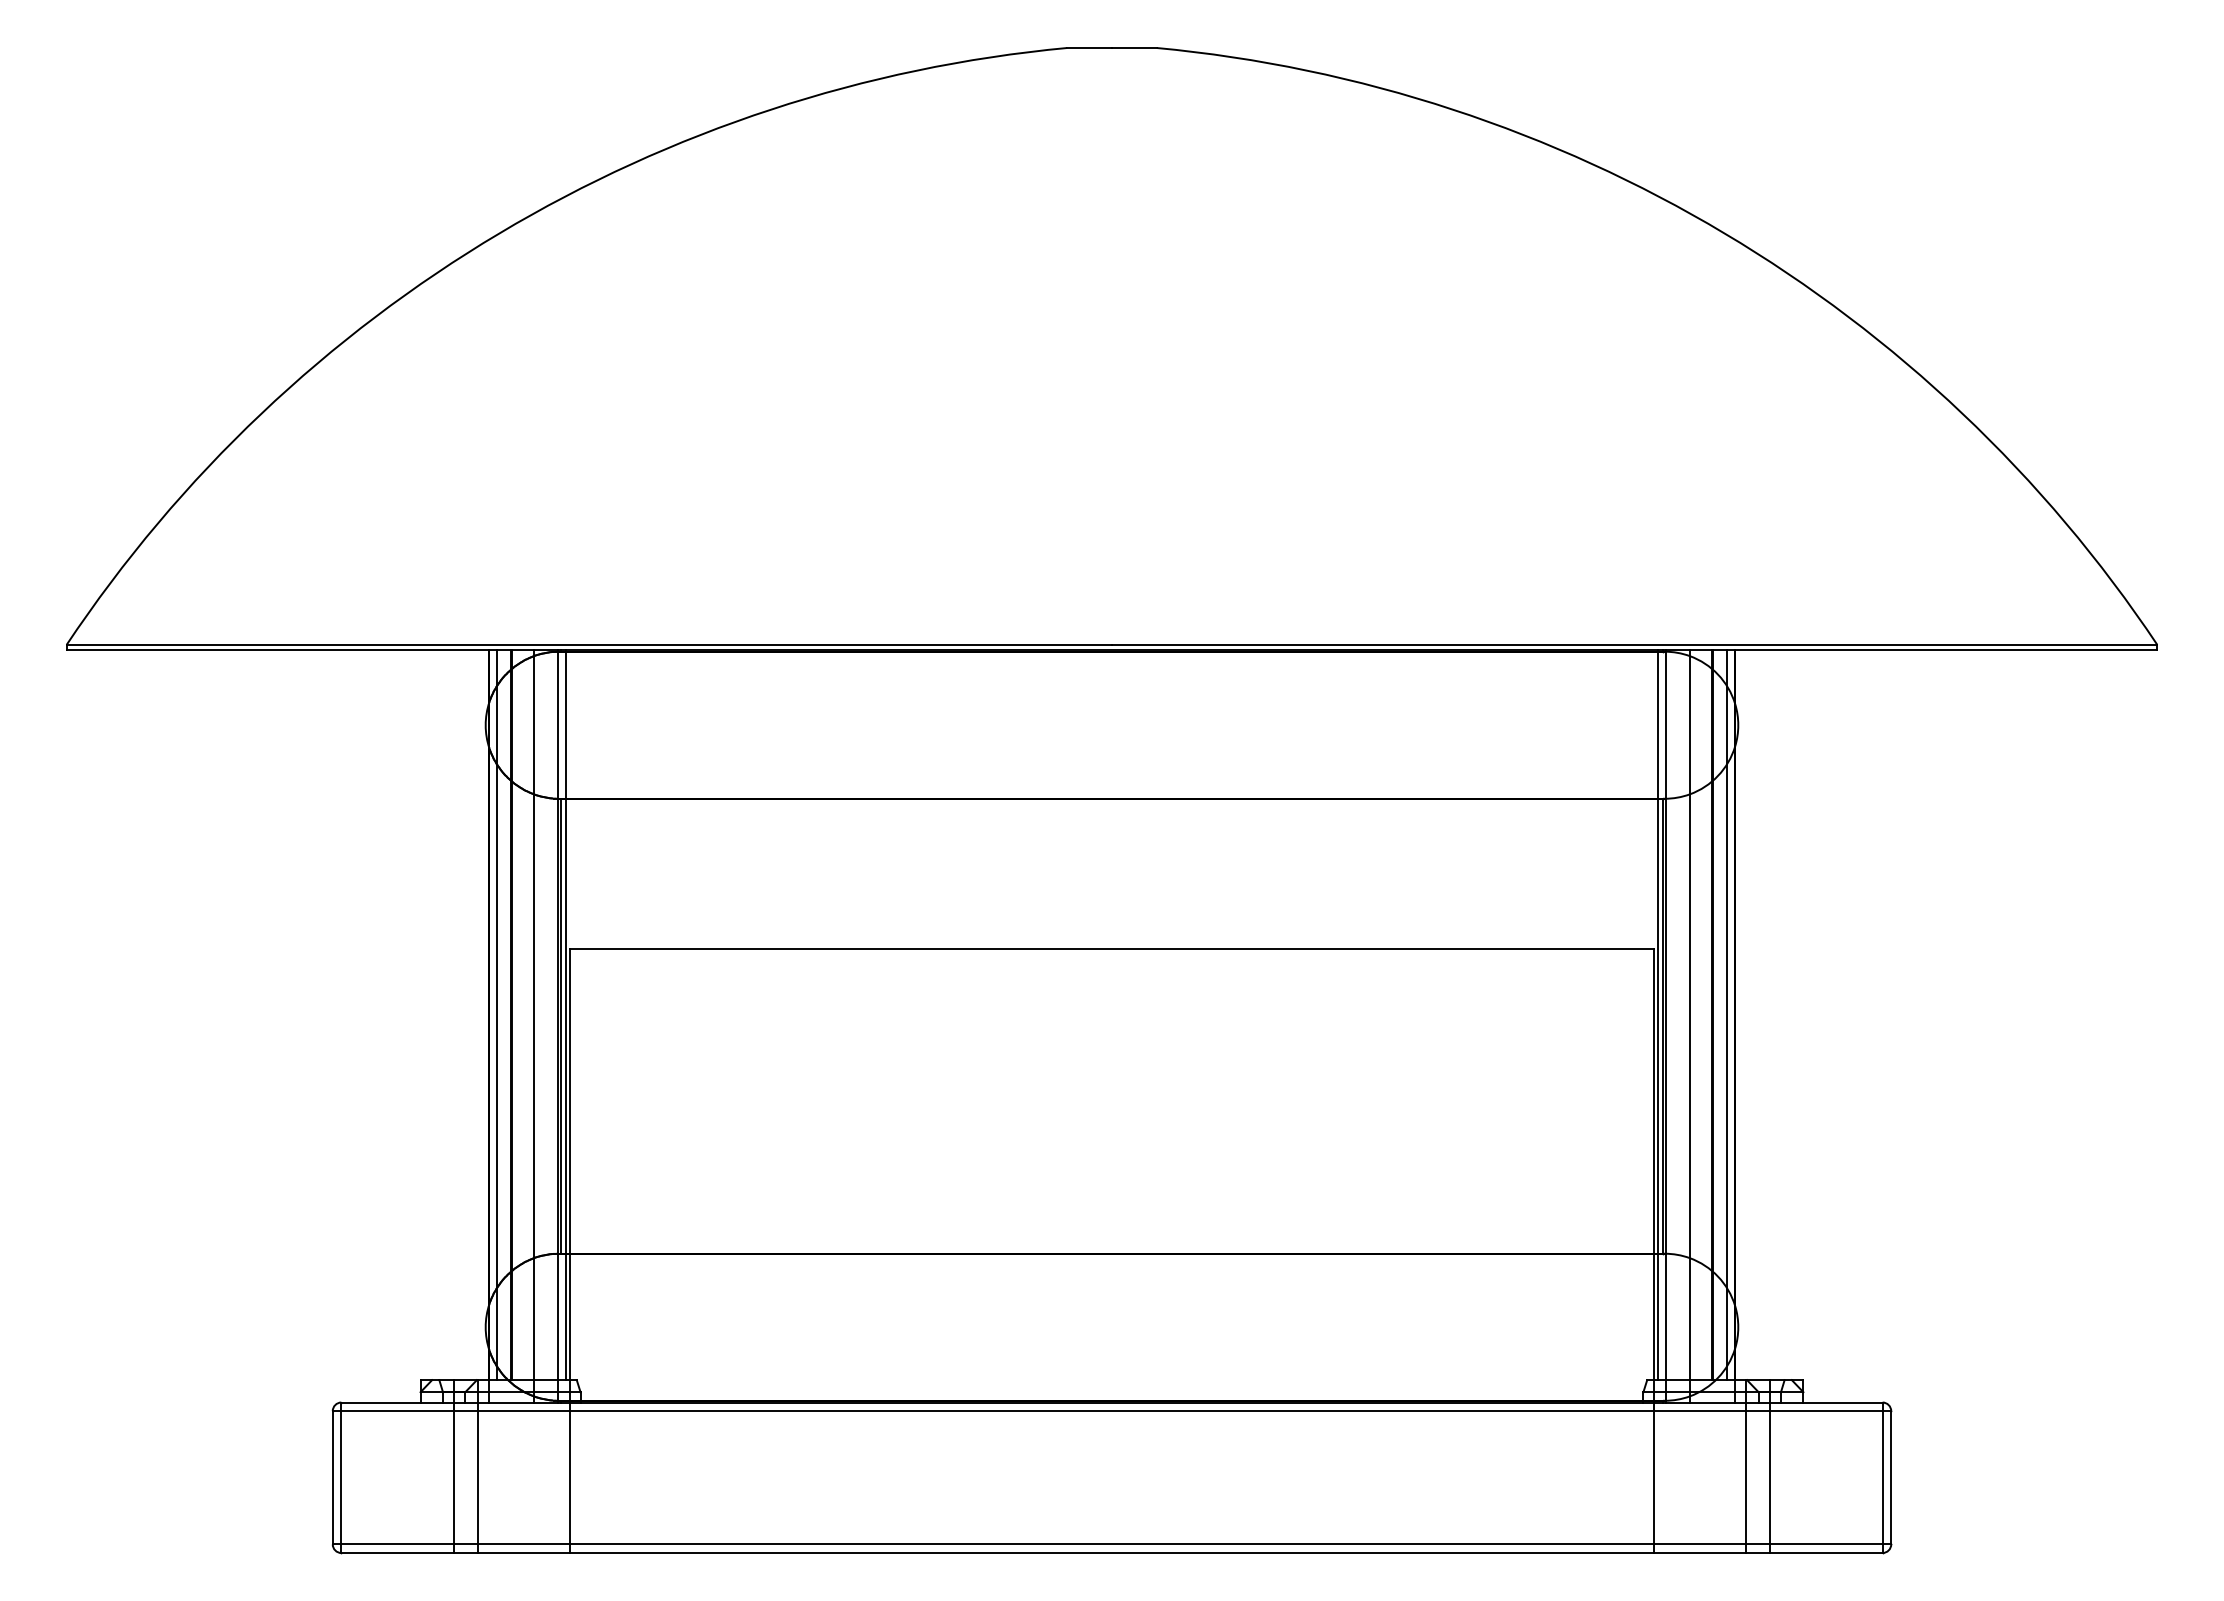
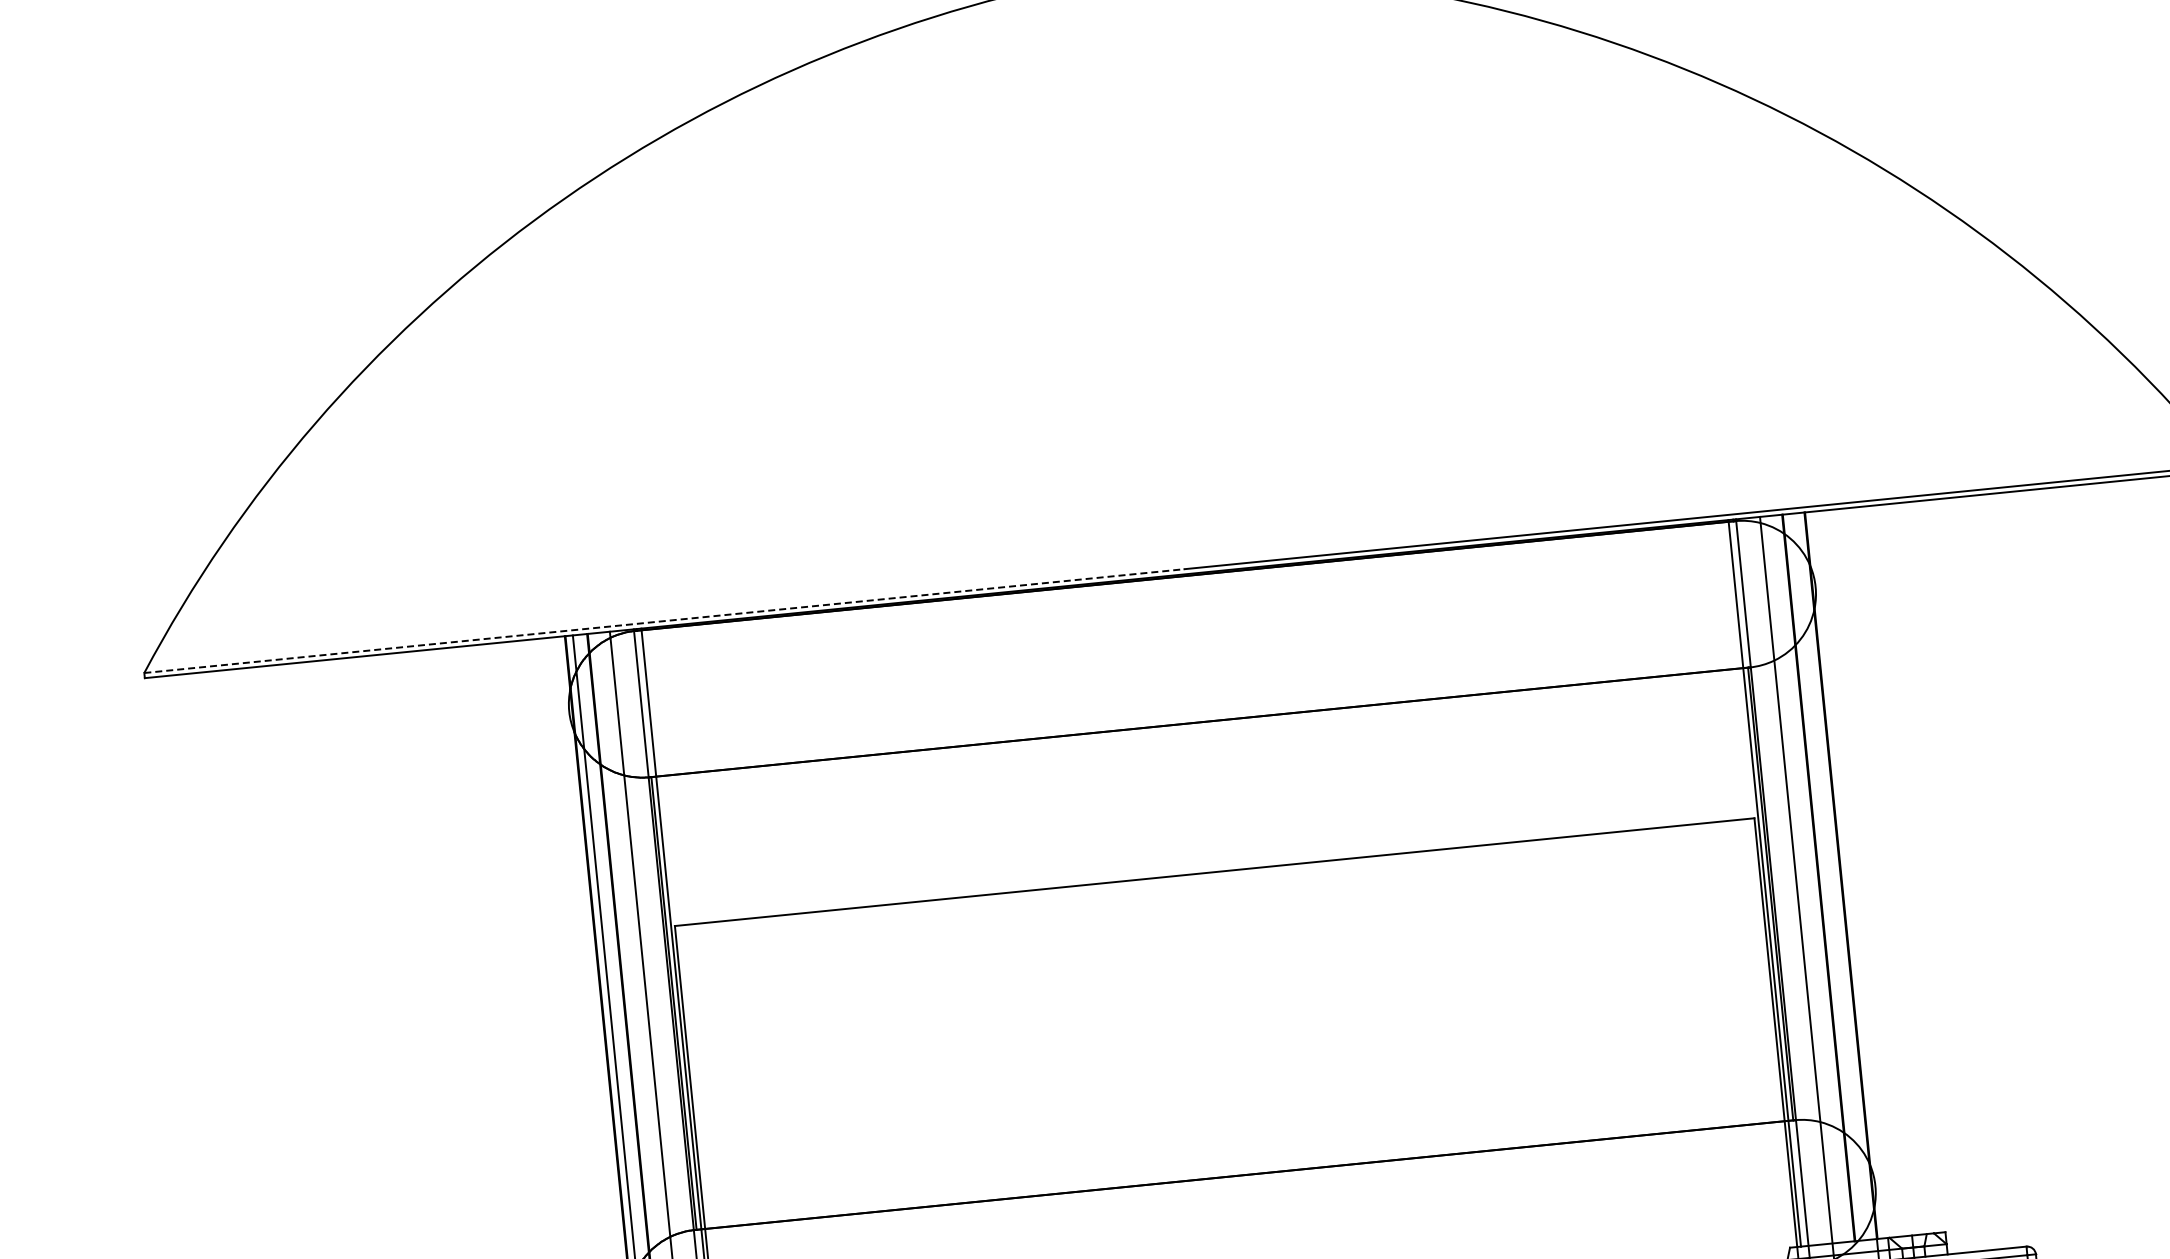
line: (589, 644) -> (664, 620), solid -> dashed
line: (1727, 1014) -> (1833, 875), removed

